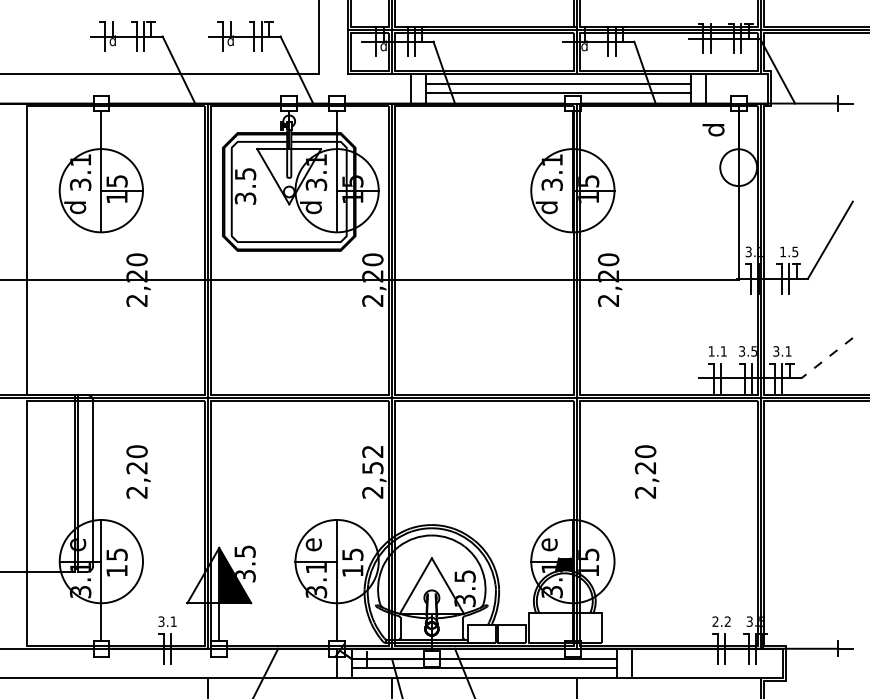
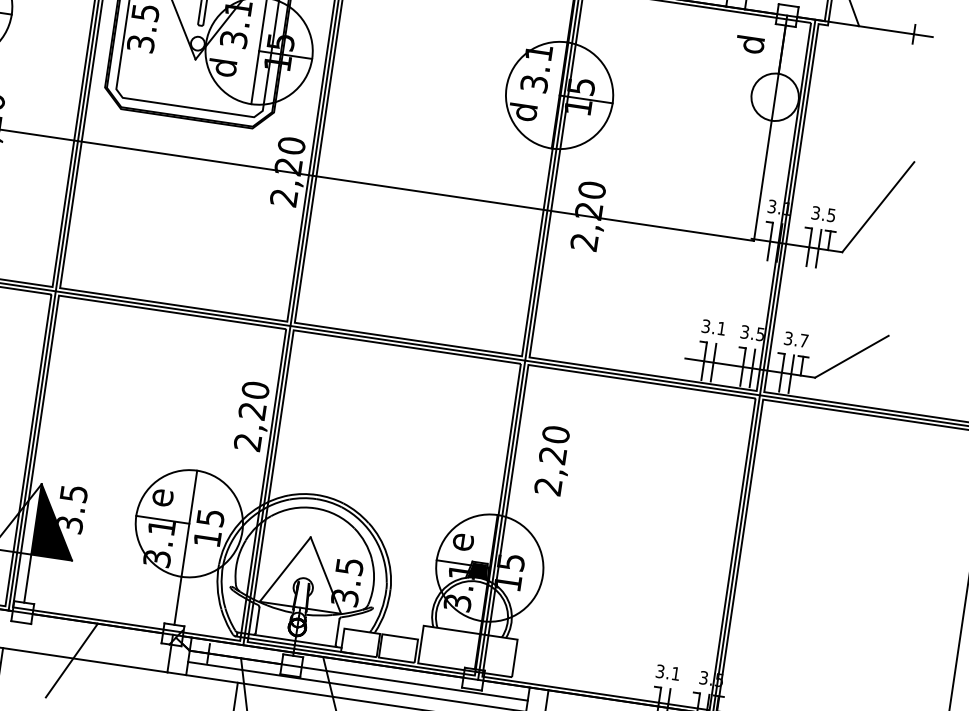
text: (783, 251) -> (816, 212), 1.5 -> 3.5
text: (711, 351) -> (705, 326), 1.1 -> 3.1
text: (788, 351) -> (804, 340), 3.1 -> 3.7
line: (827, 358) -> (852, 357), dashed -> solid
text: (372, 459) -> (253, 400), 2,52 -> 2,20
text: (647, 471) -> (554, 460), moved
text: (721, 621) -> (667, 672), 2.2 -> 3.1

